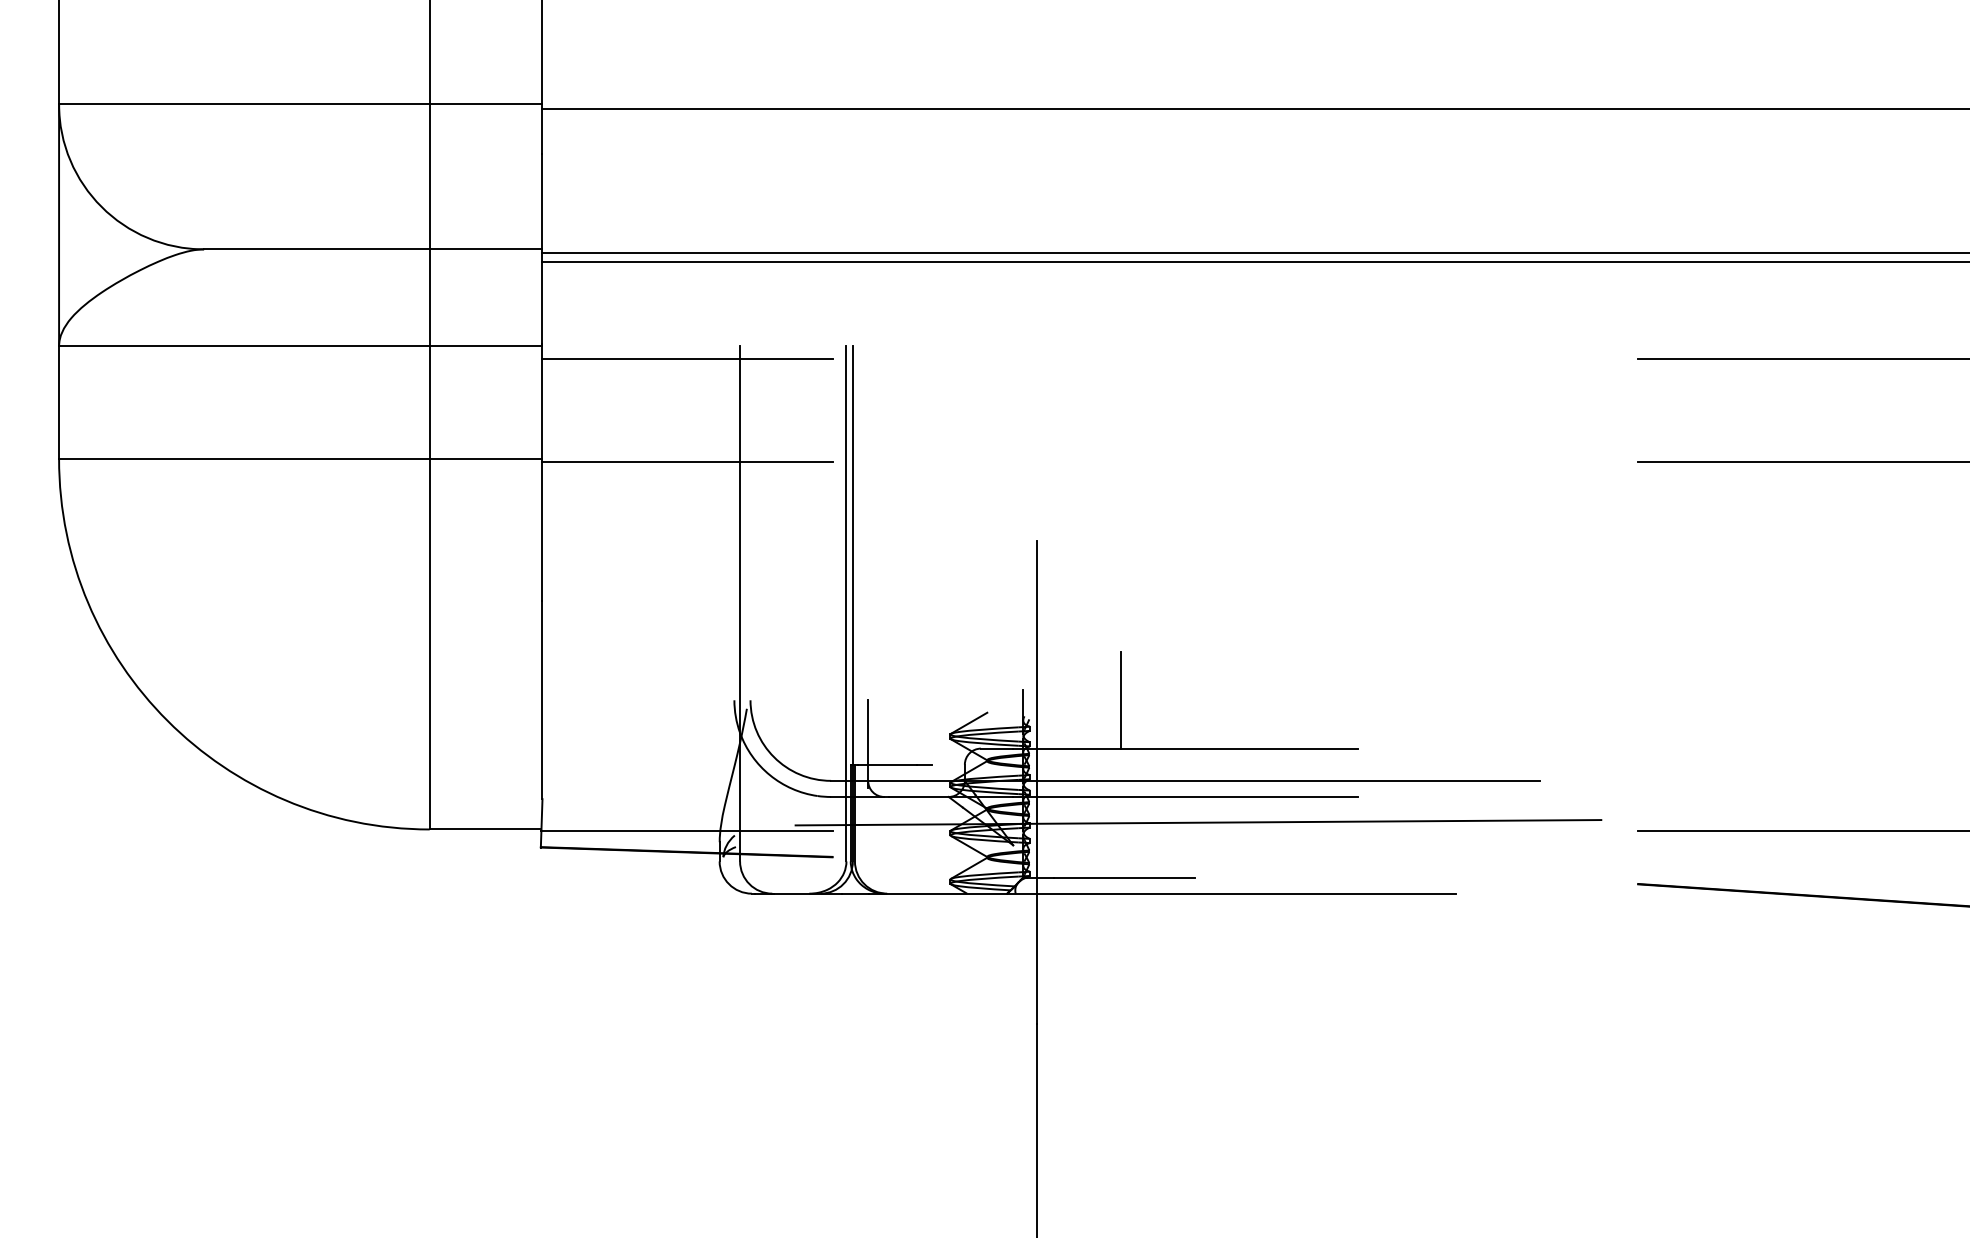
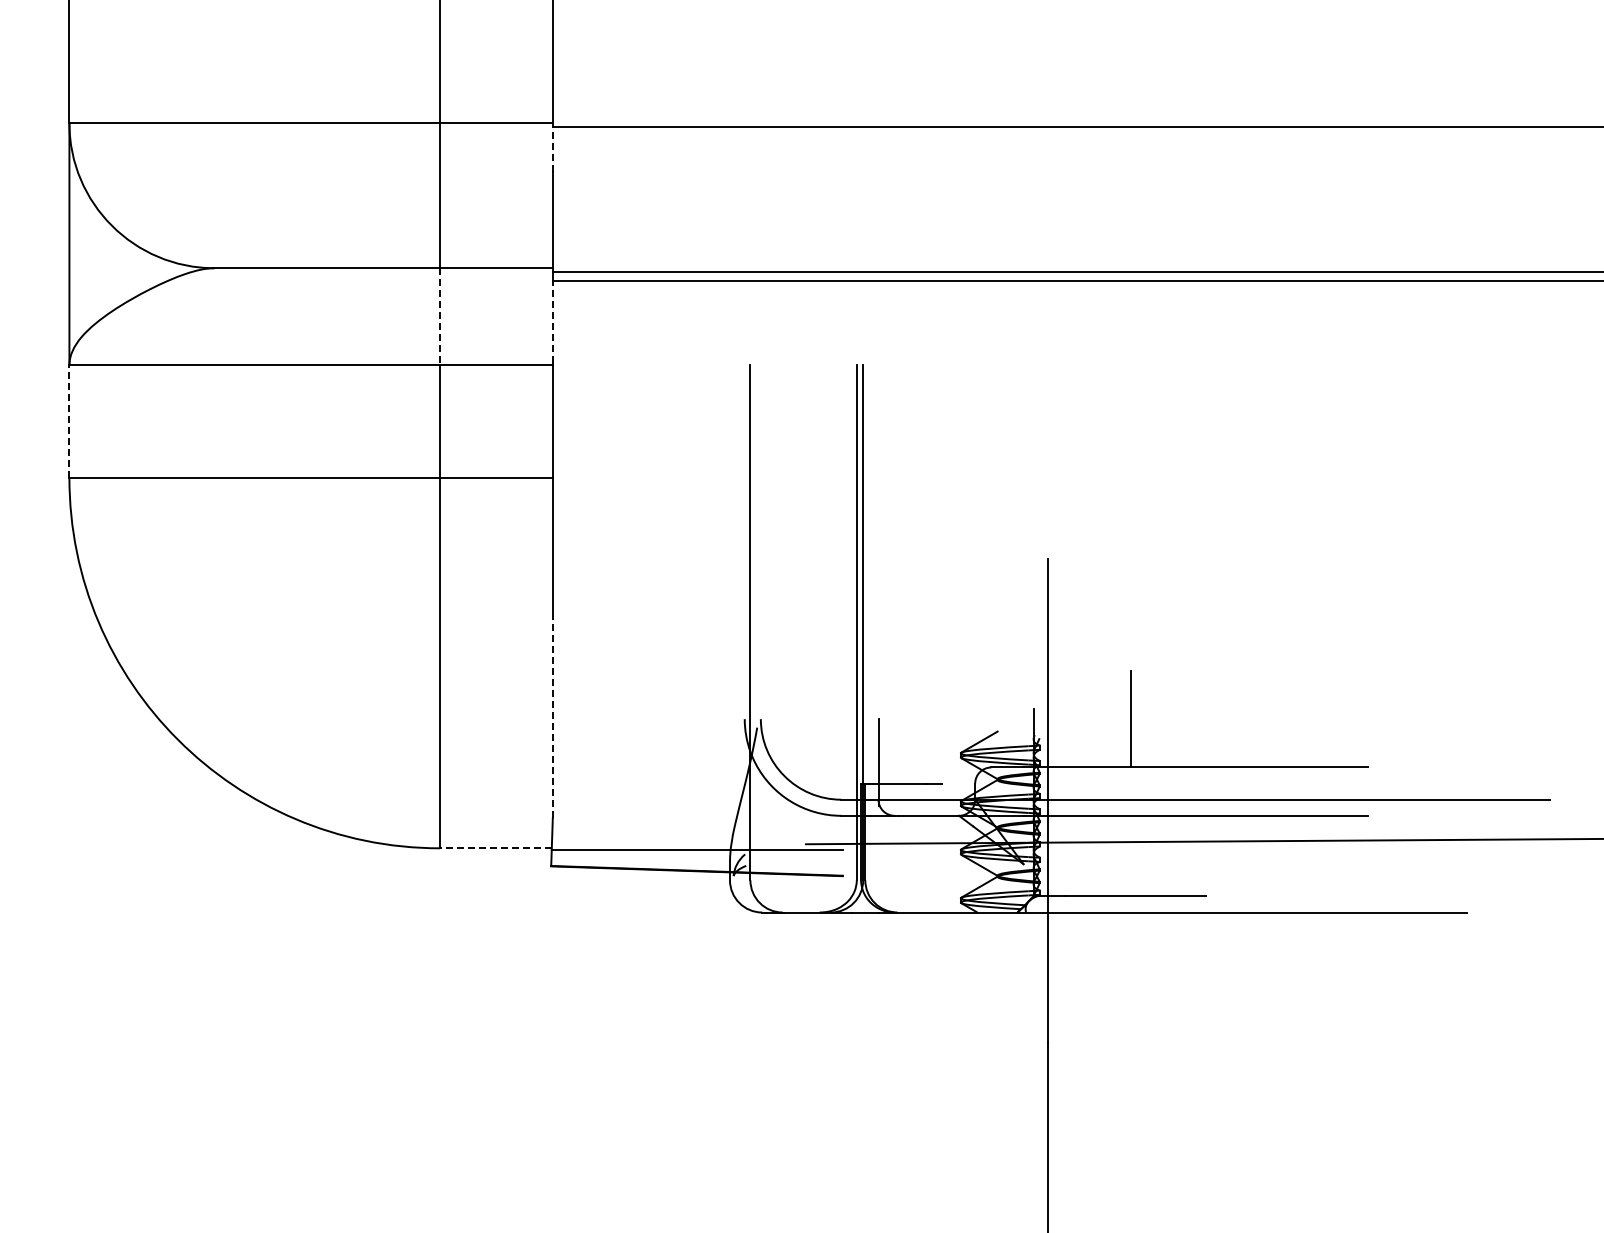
line: (542, 128) -> (552, 147), solid -> dashed
line: (429, 298) -> (439, 317), solid -> dashed
line: (542, 303) -> (552, 322), solid -> dashed
line: (687, 358) -> (697, 377), removed
line: (59, 401) -> (69, 420), solid -> dashed
line: (687, 461) -> (697, 480), removed
line: (542, 699) -> (552, 718), solid -> dashed
line: (485, 829) -> (495, 848), solid -> dashed

